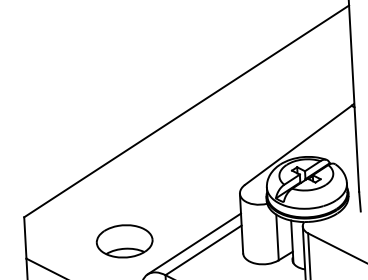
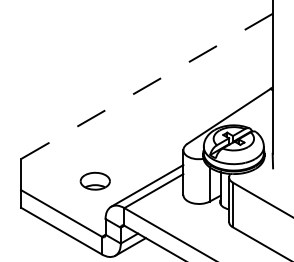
line: (186, 111) -> (146, 86), solid -> dashed
part: (125, 241) -> (95, 181), size x0.7

